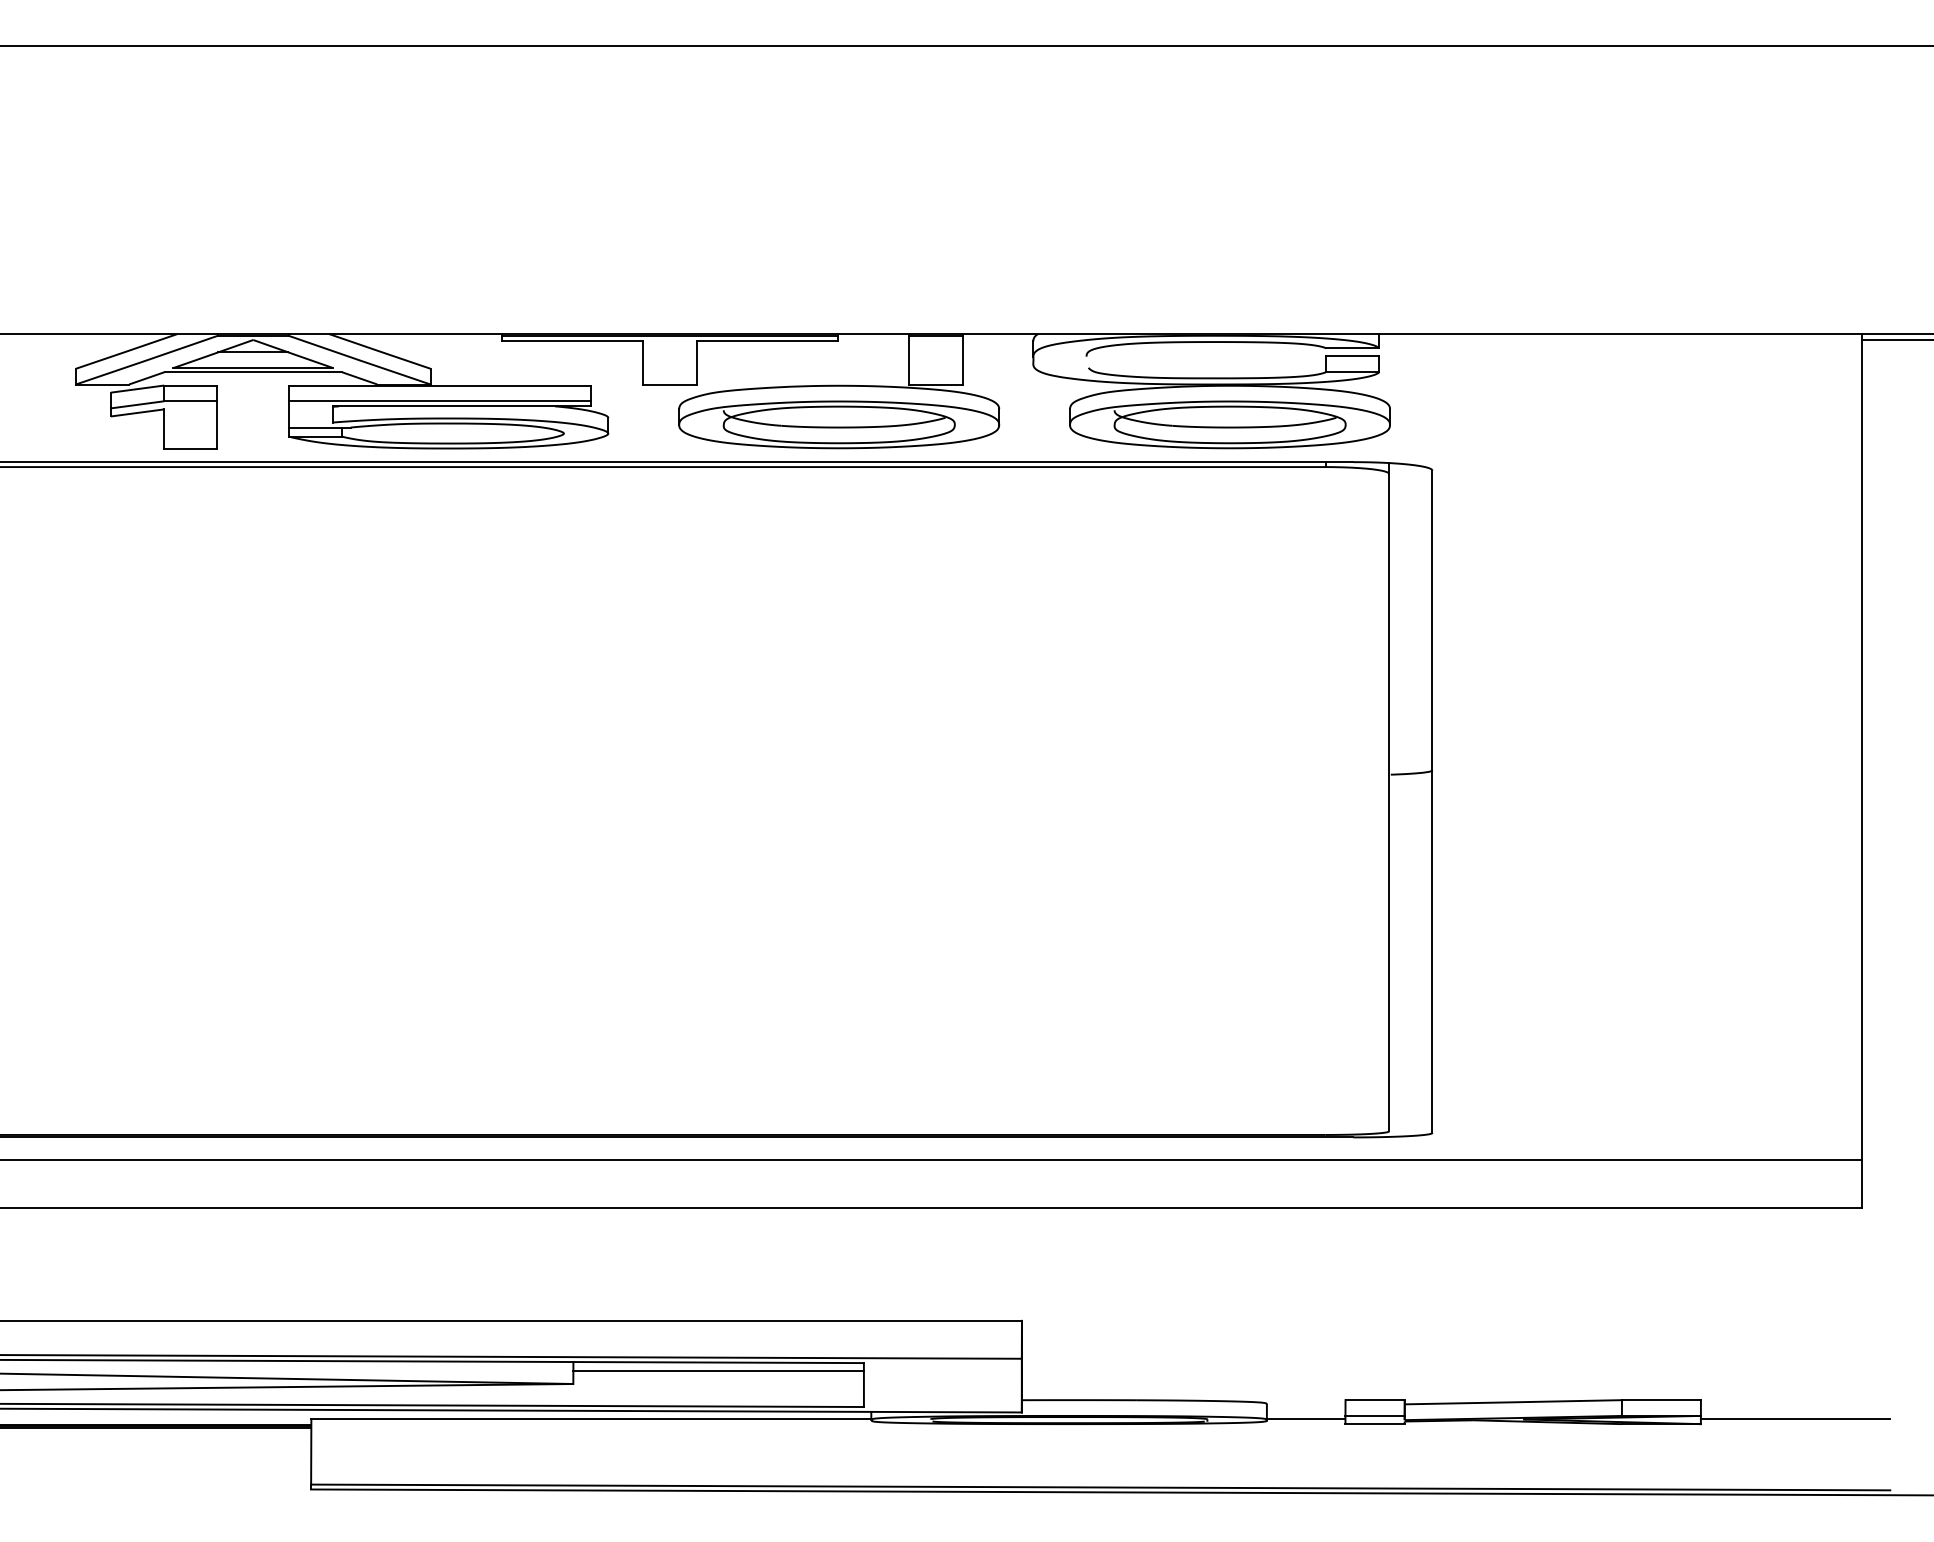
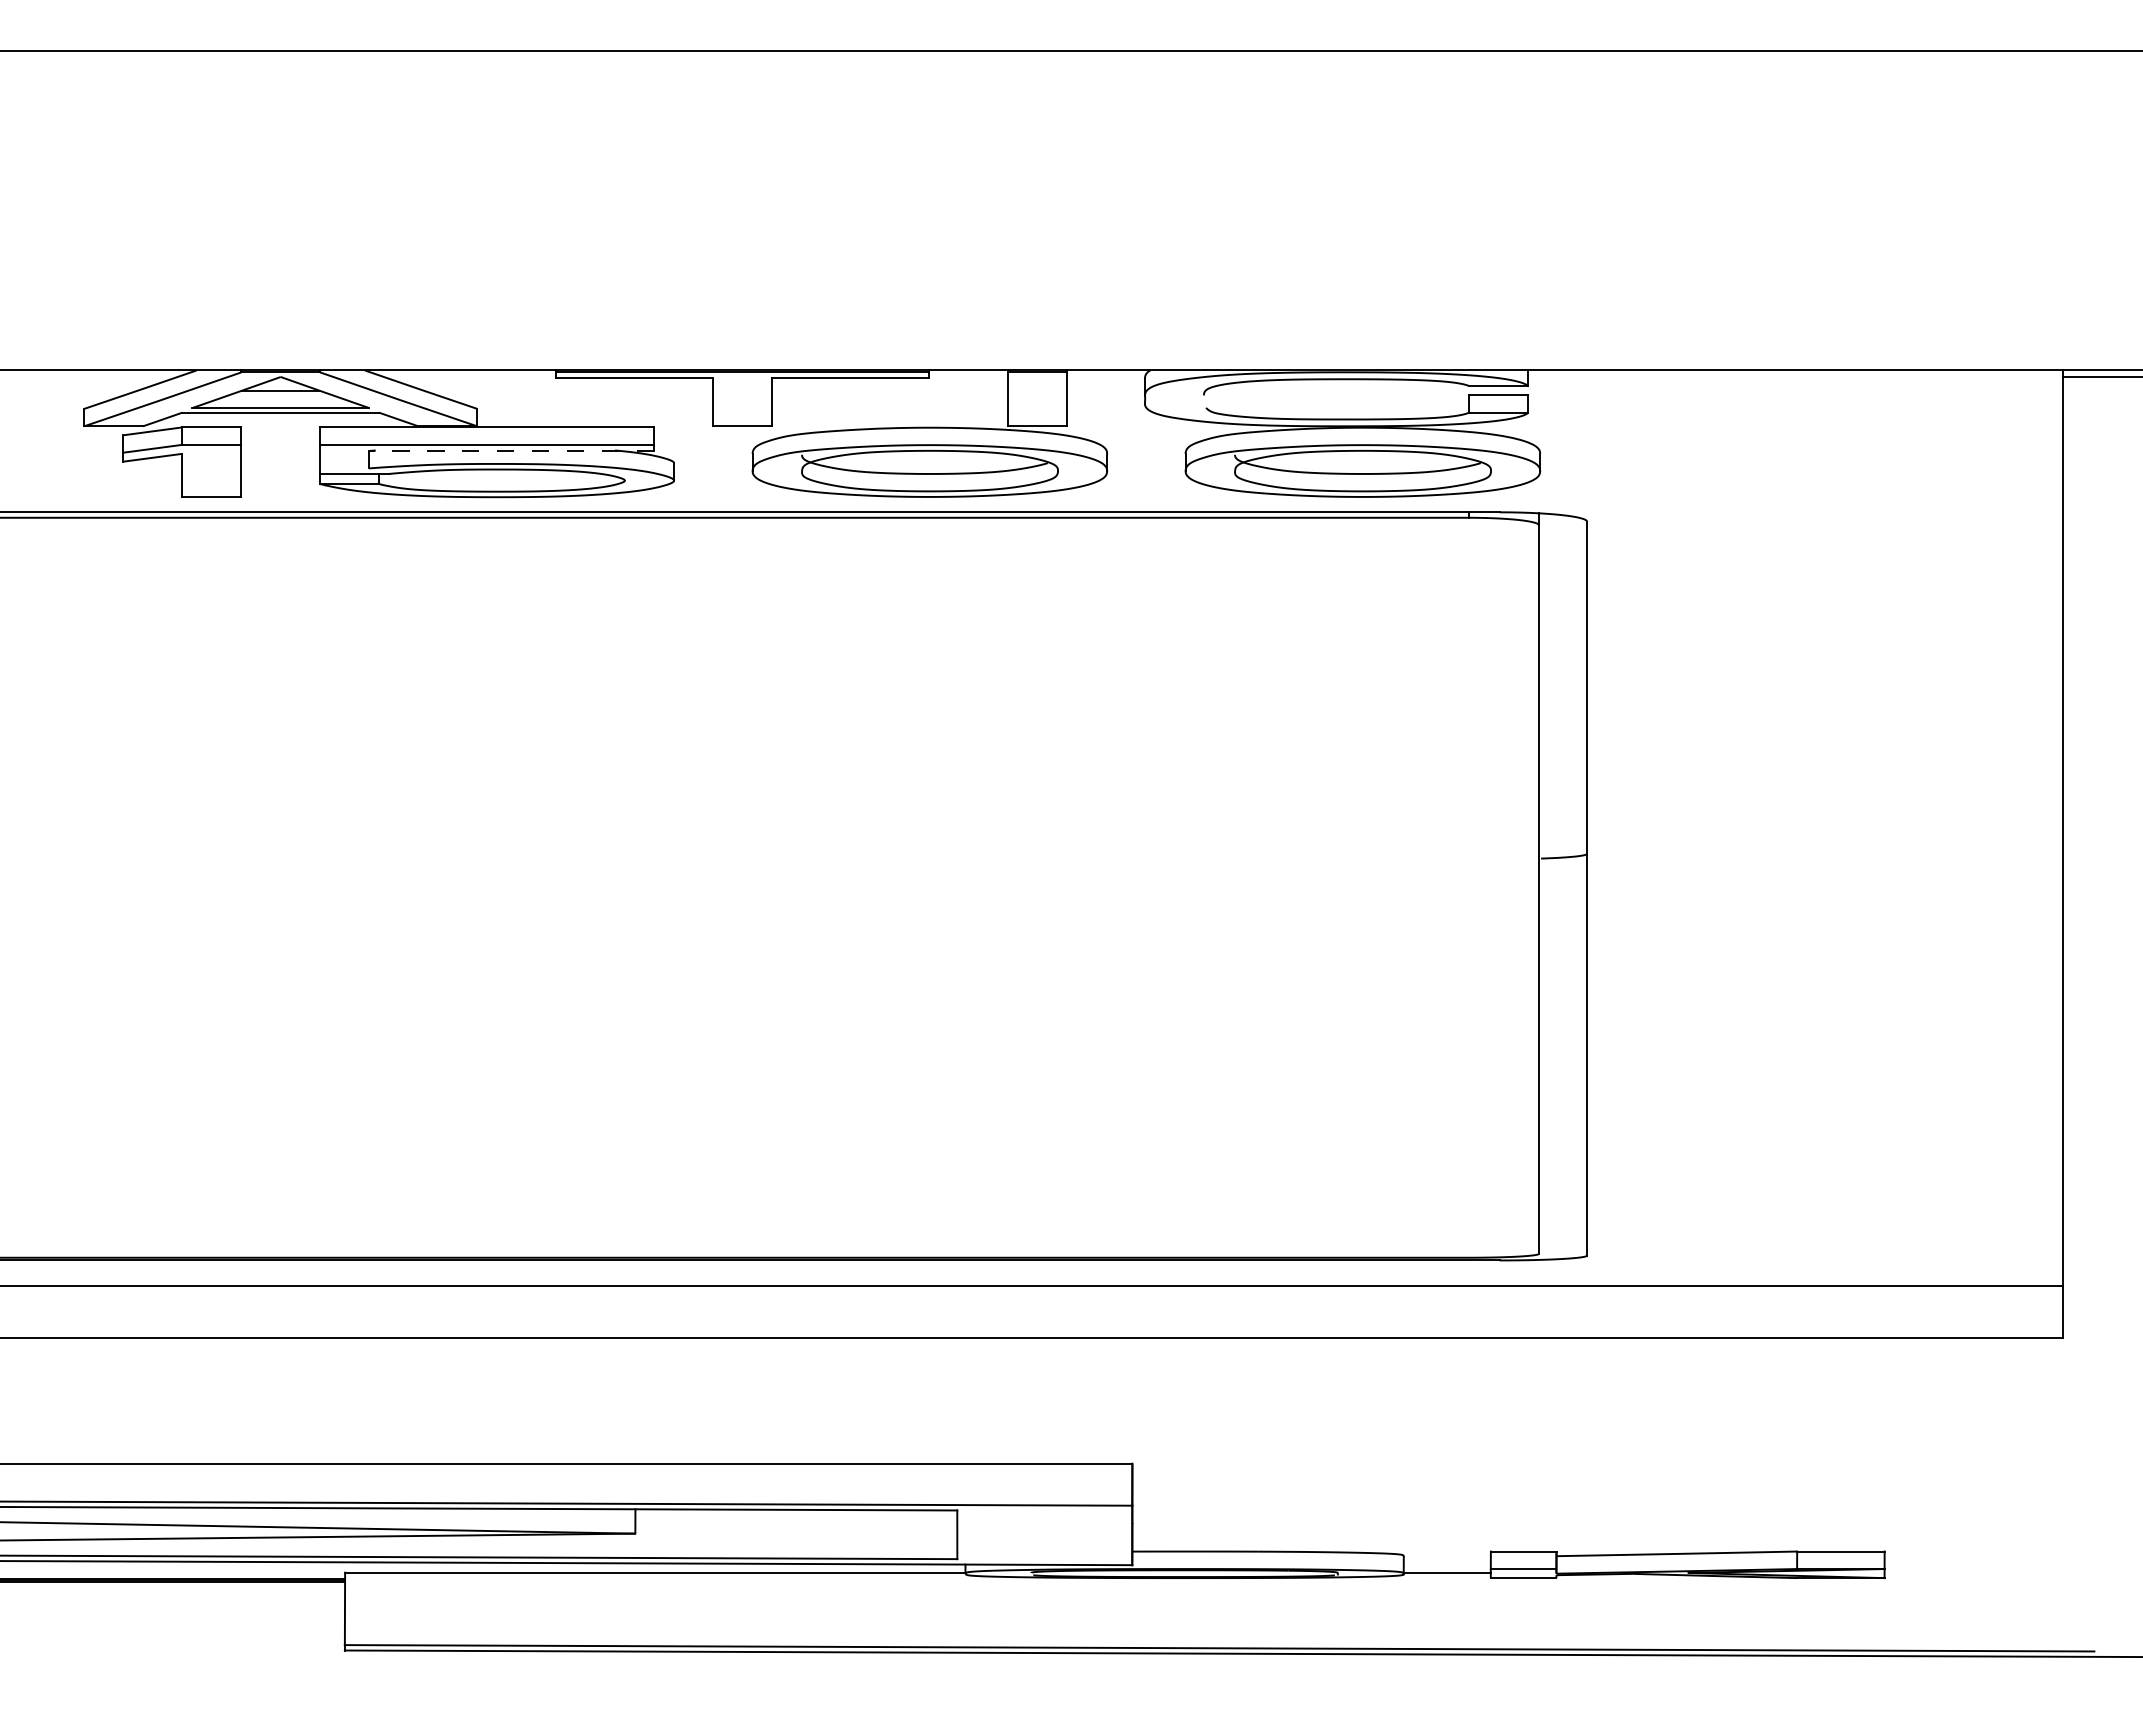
line: (461, 406) -> (511, 450), solid -> dashed
line: (718, 1371) -> (796, 1519), removed
line: (1795, 1419) -> (1989, 1572), removed

